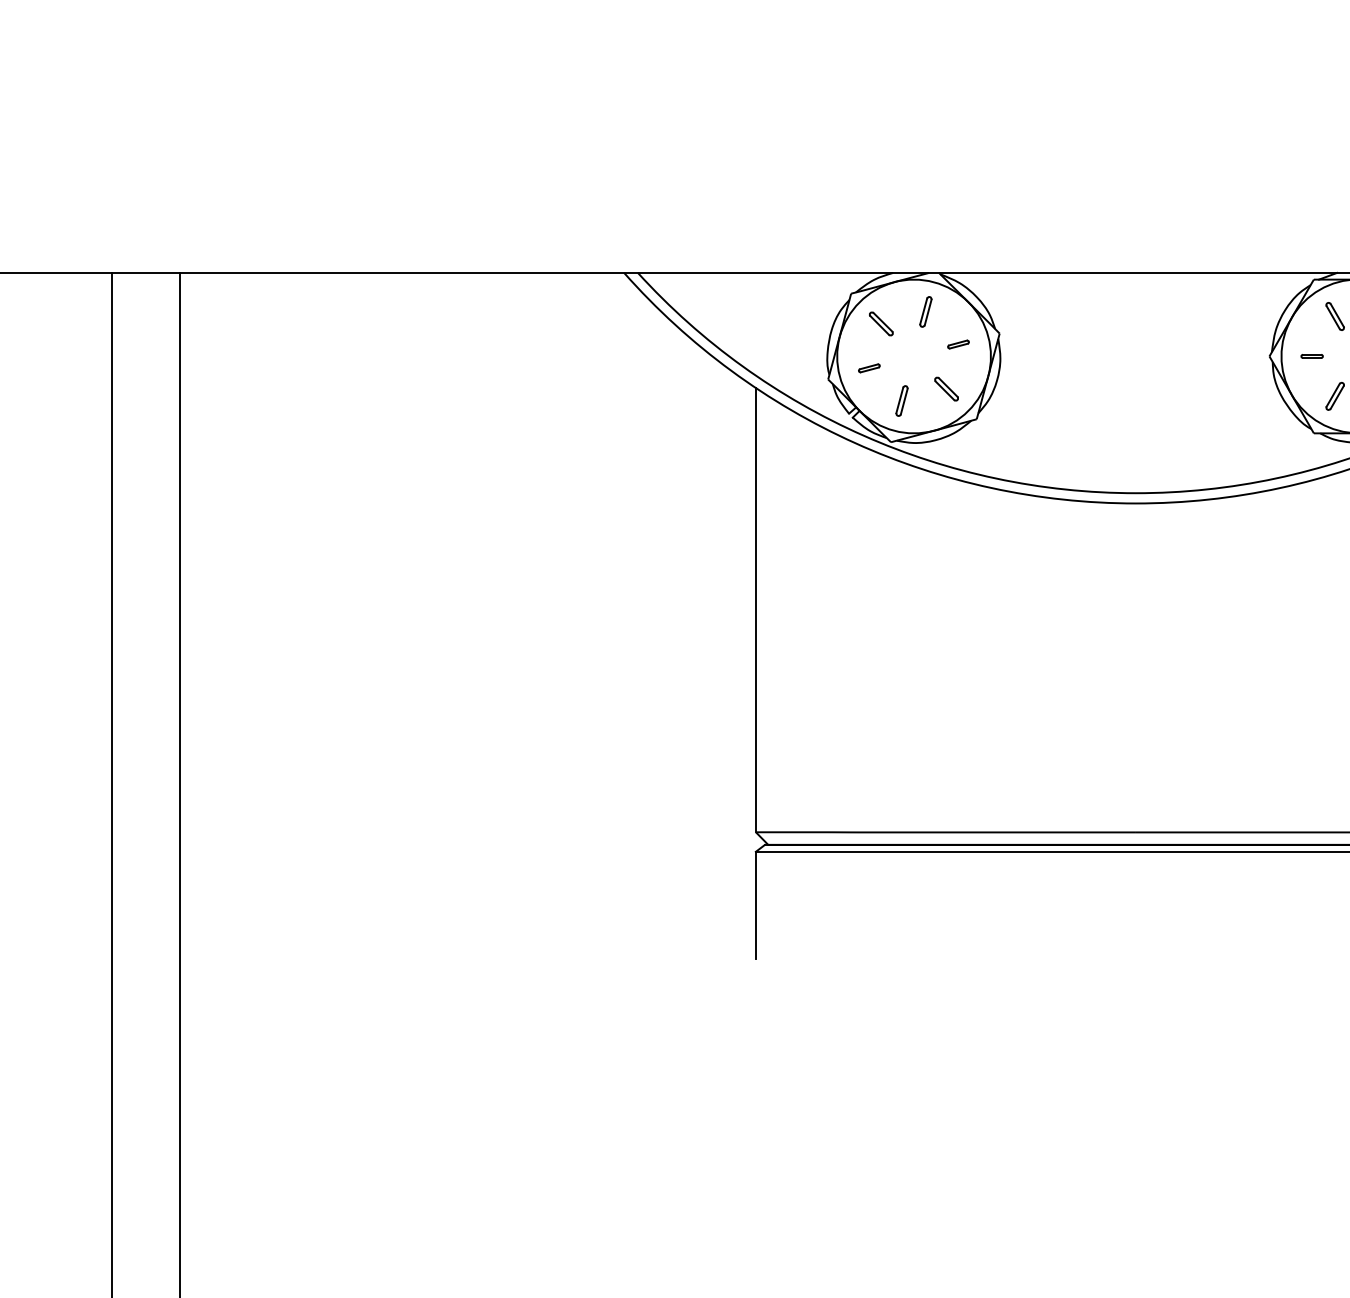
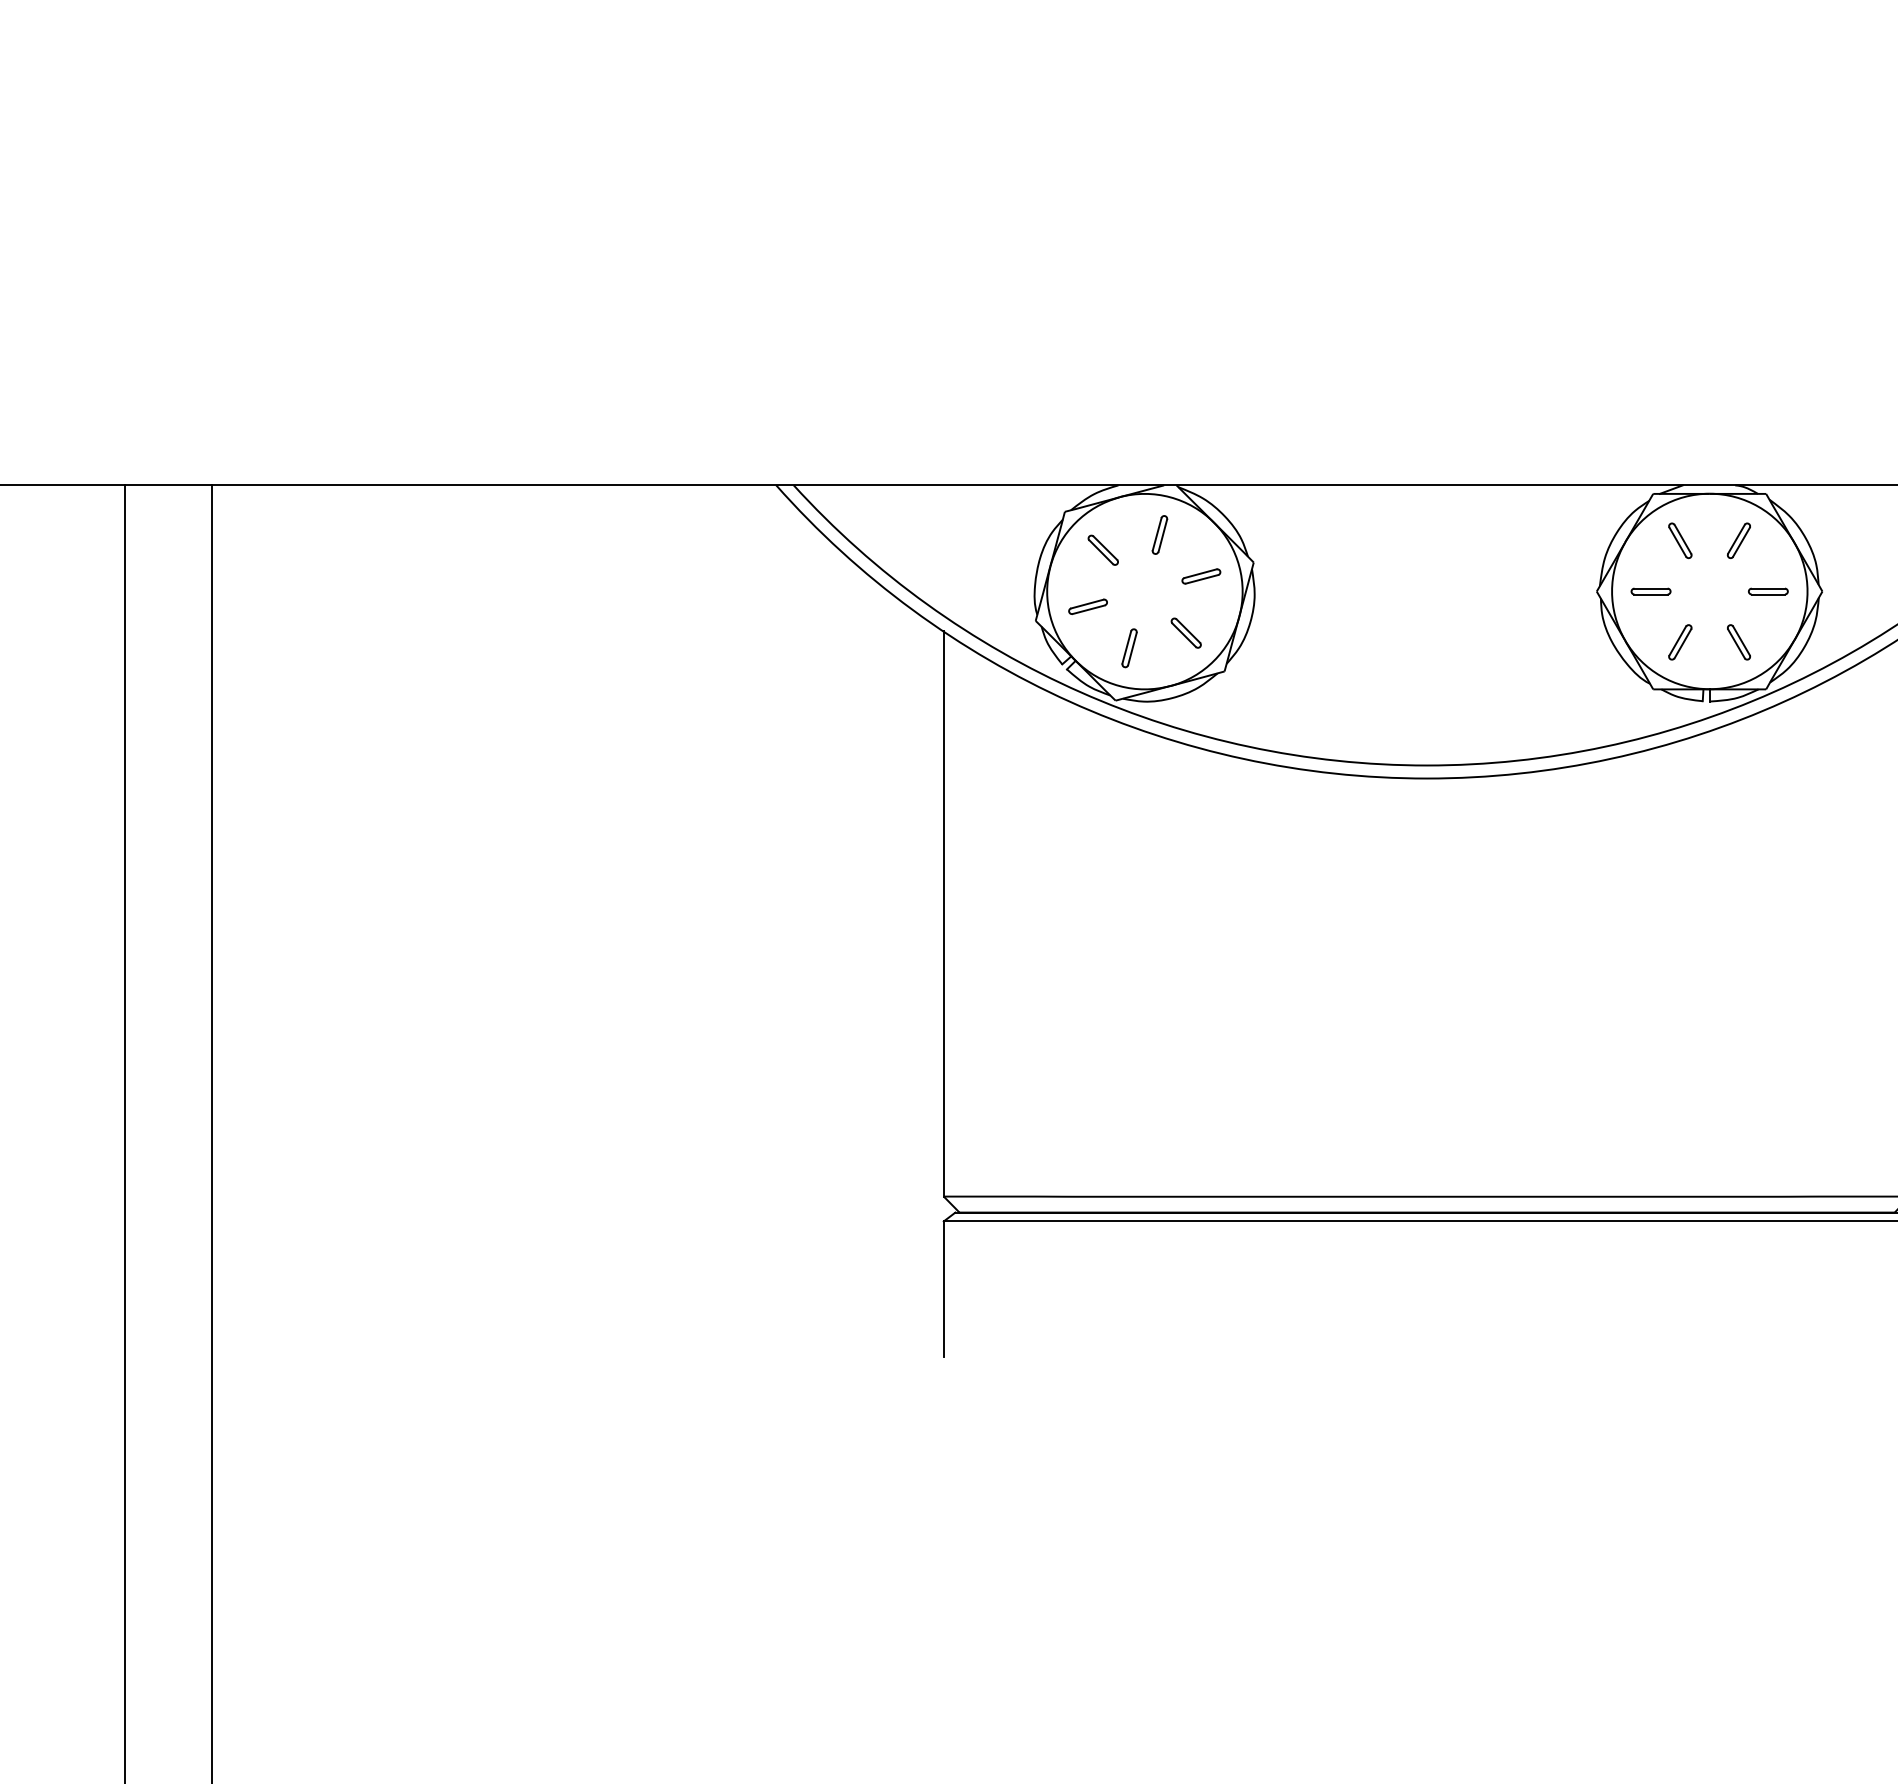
part: (958, 344) -> (1201, 576), size x1.43
part: (1311, 356) -> (1650, 591), size x1.43
part: (868, 368) -> (1087, 606), size x1.43

